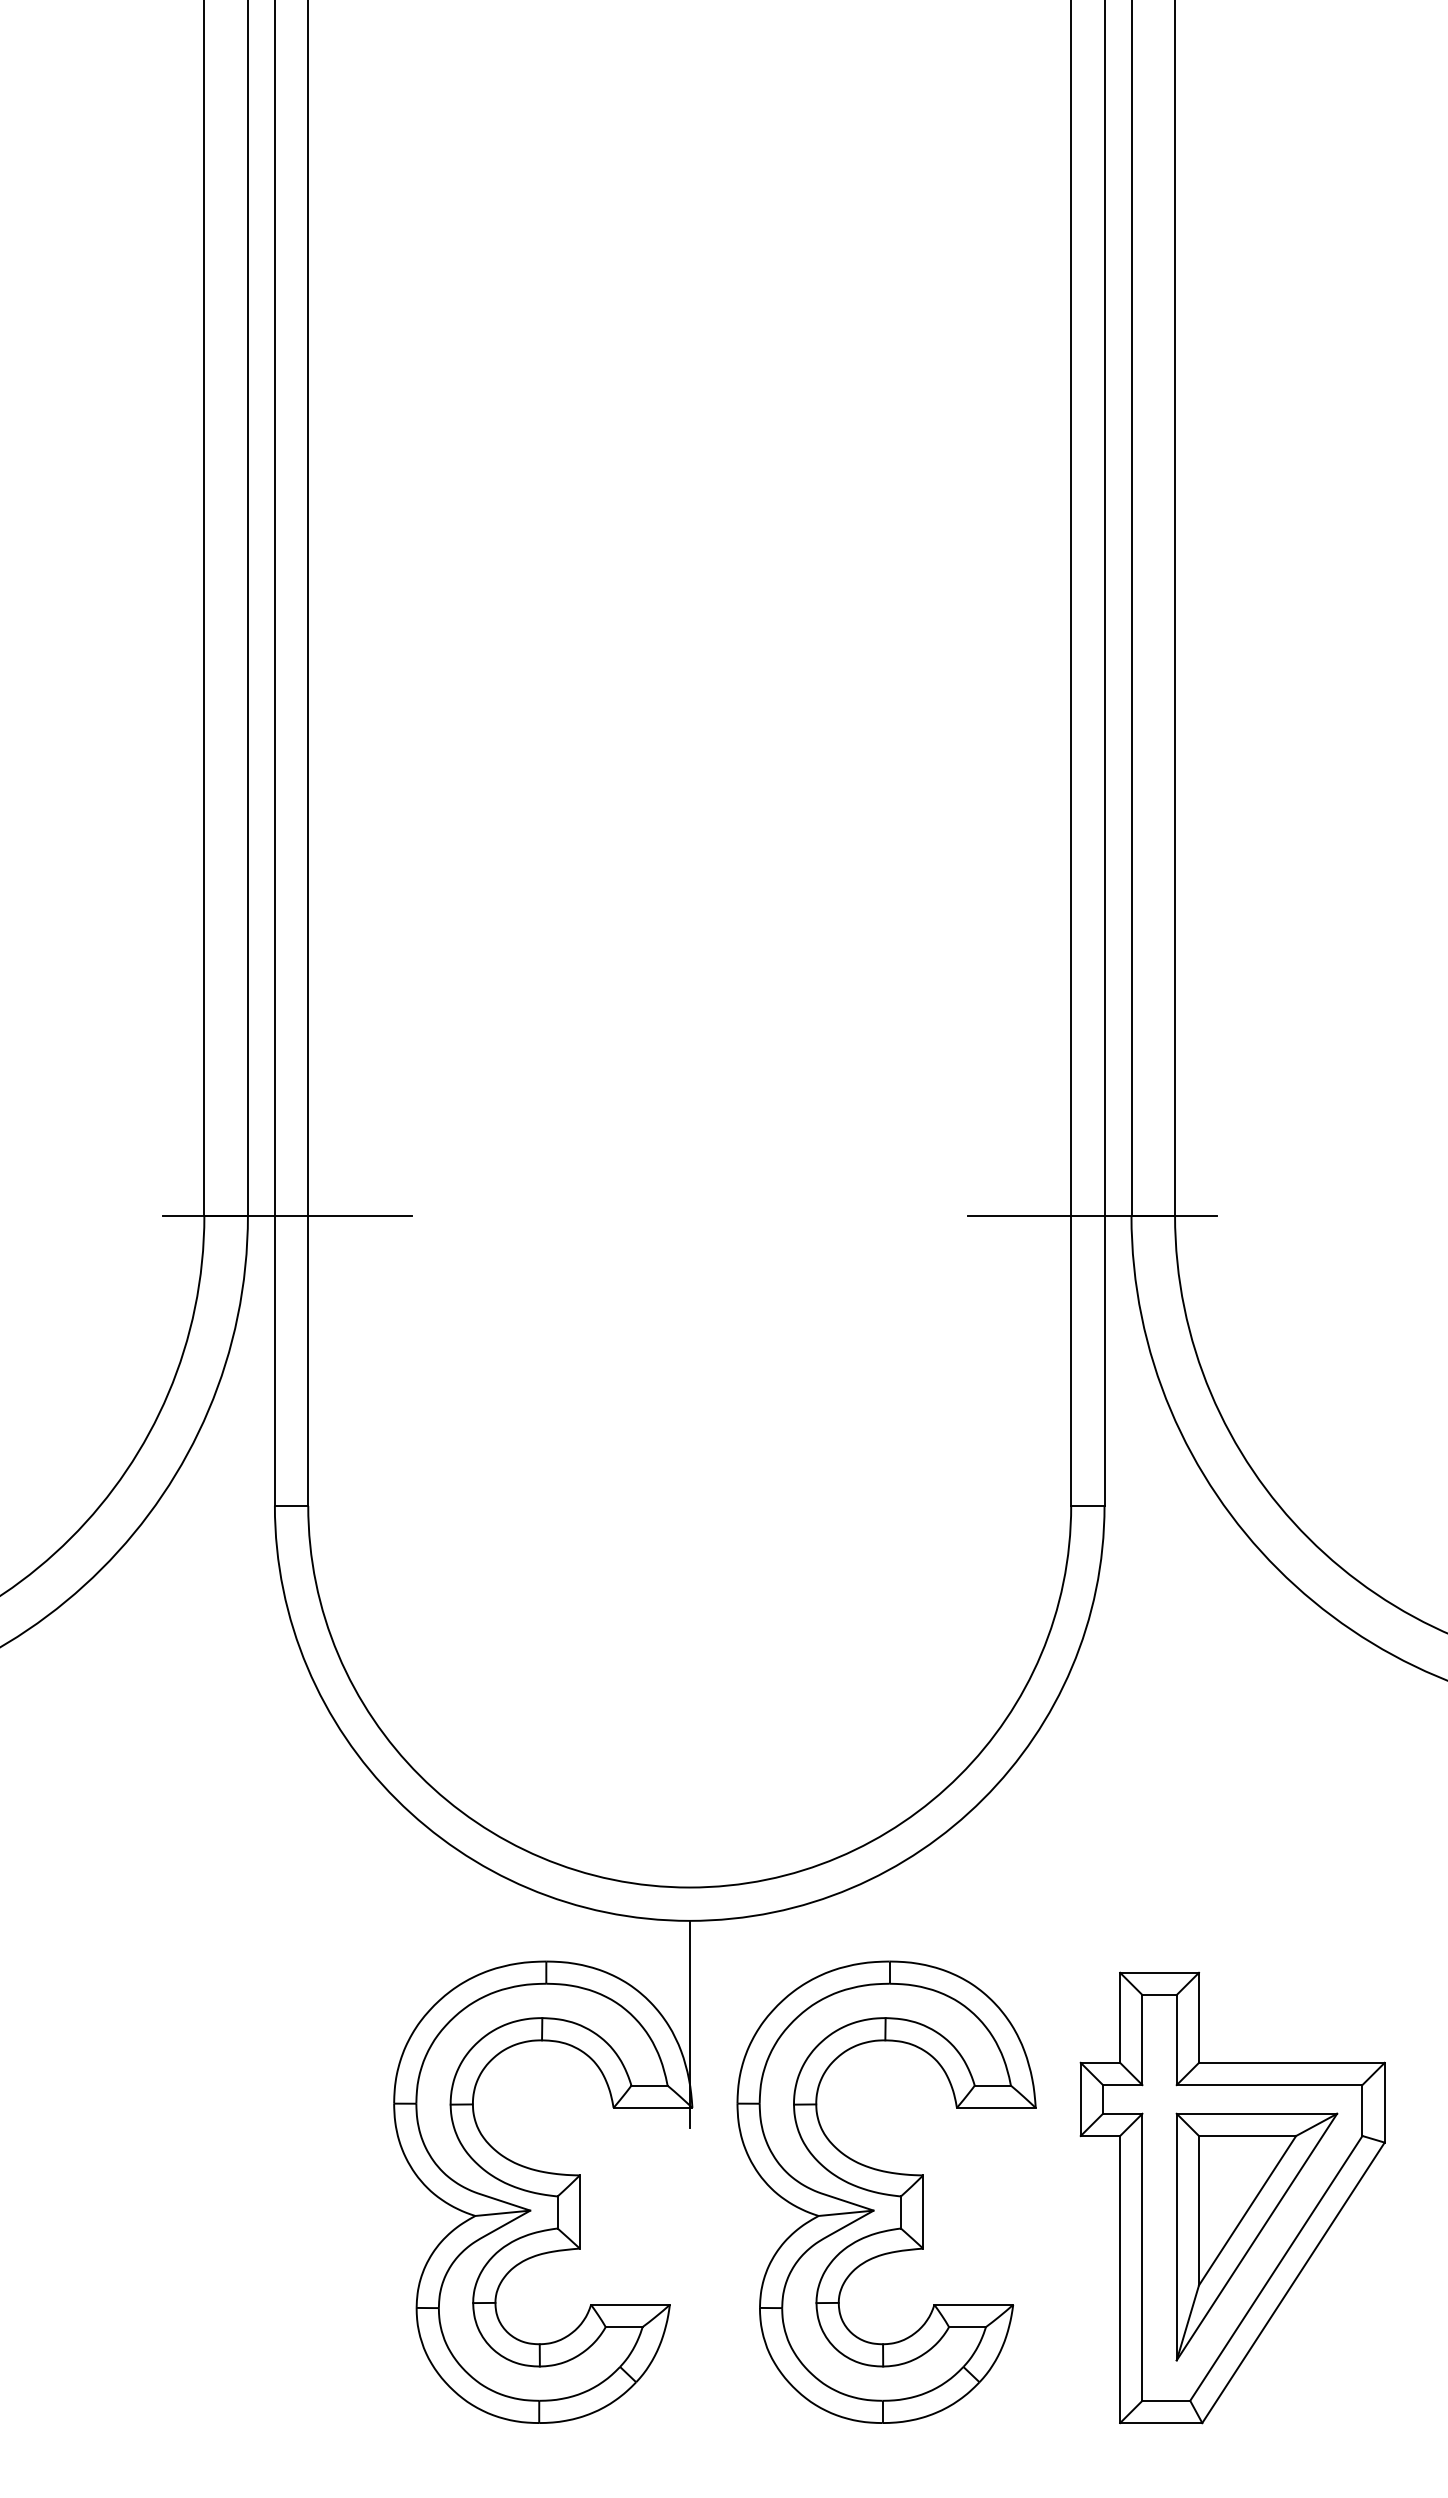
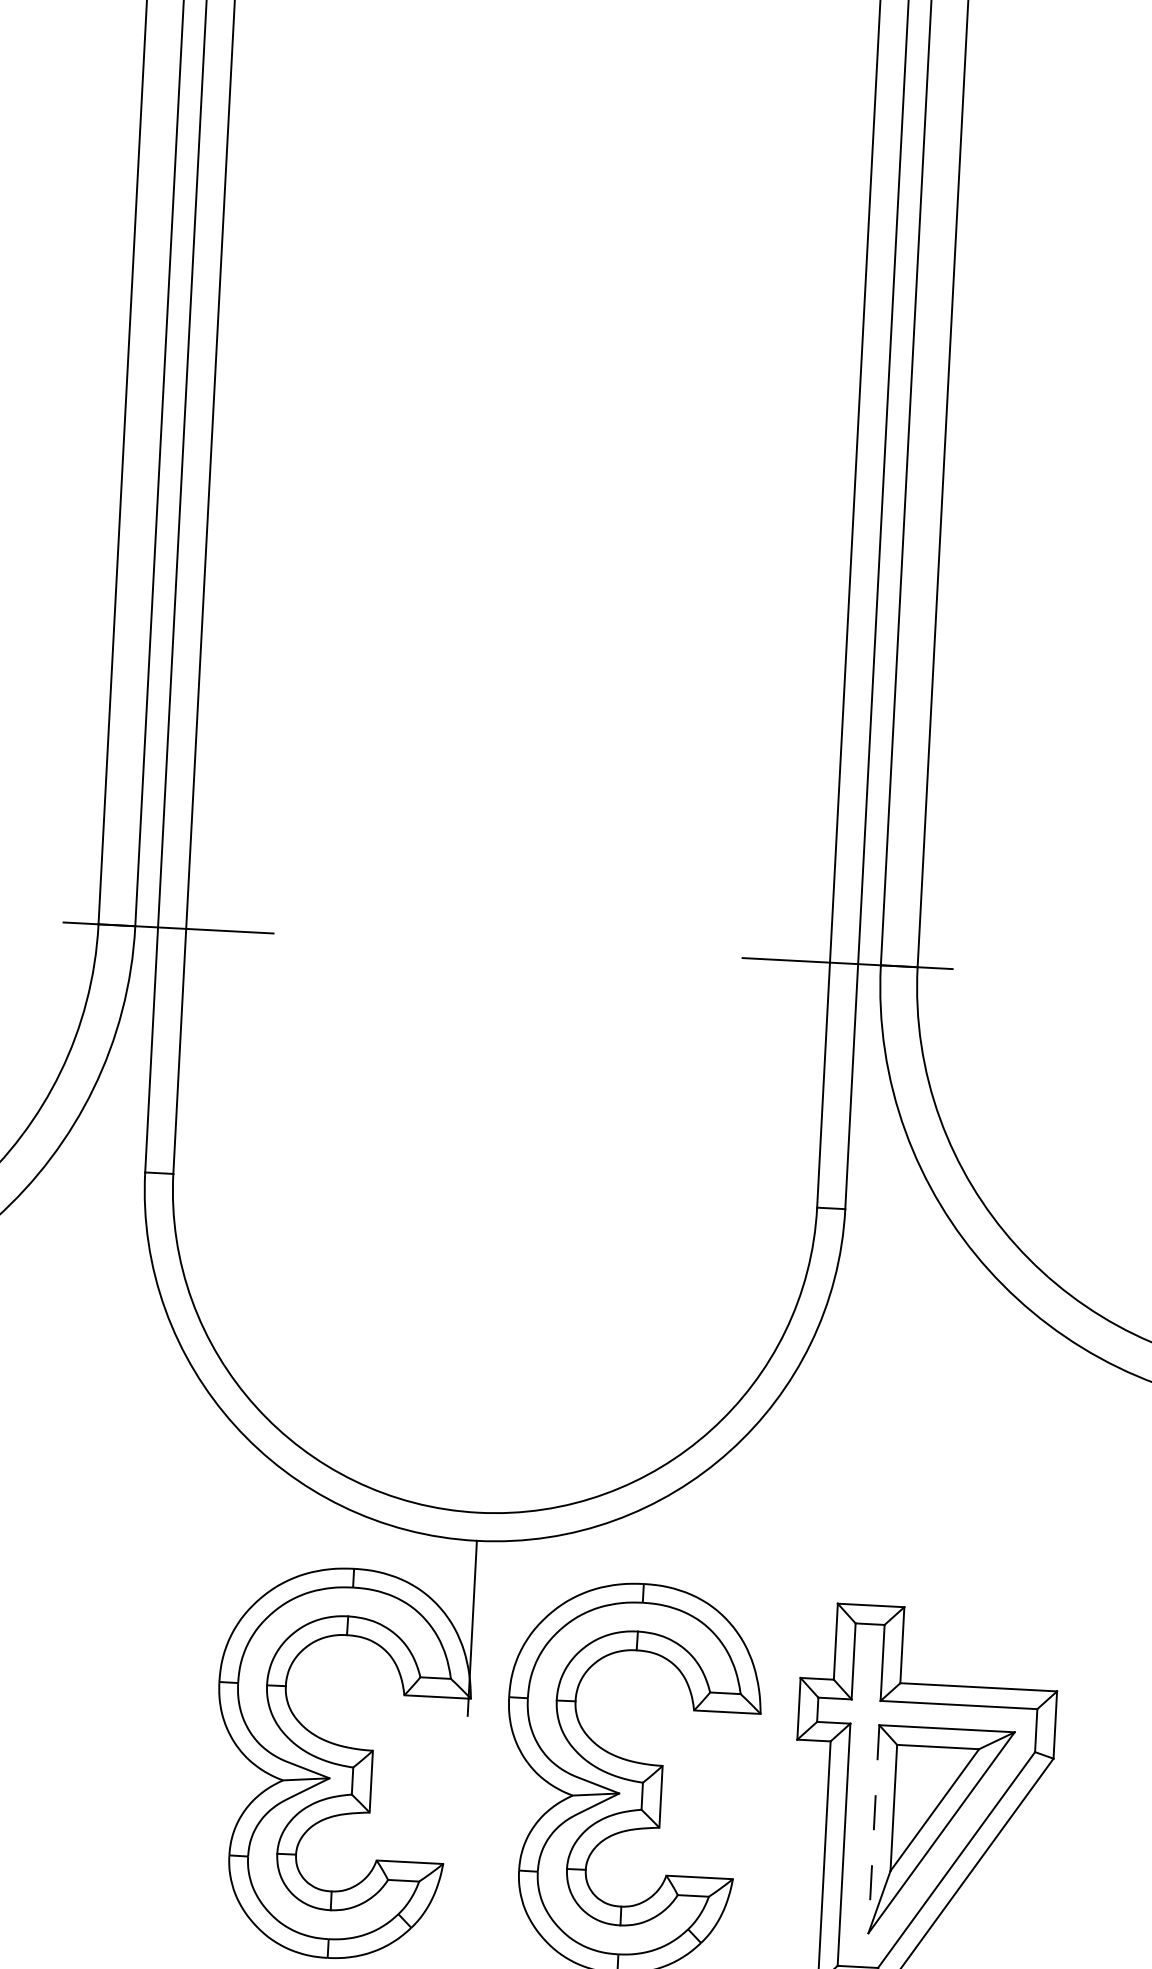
line: (1176, 2237) -> (873, 1829), solid -> dashed

